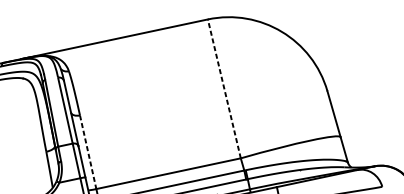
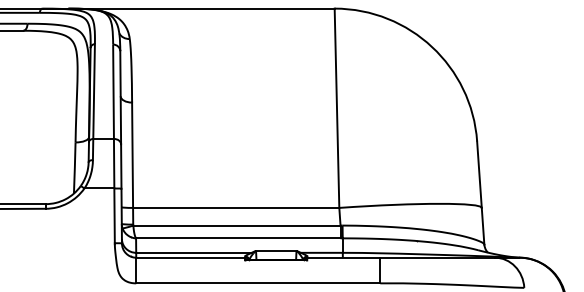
line: (224, 89) -> (336, 108), dashed -> solid
line: (88, 152) -> (132, 155), dashed -> solid

